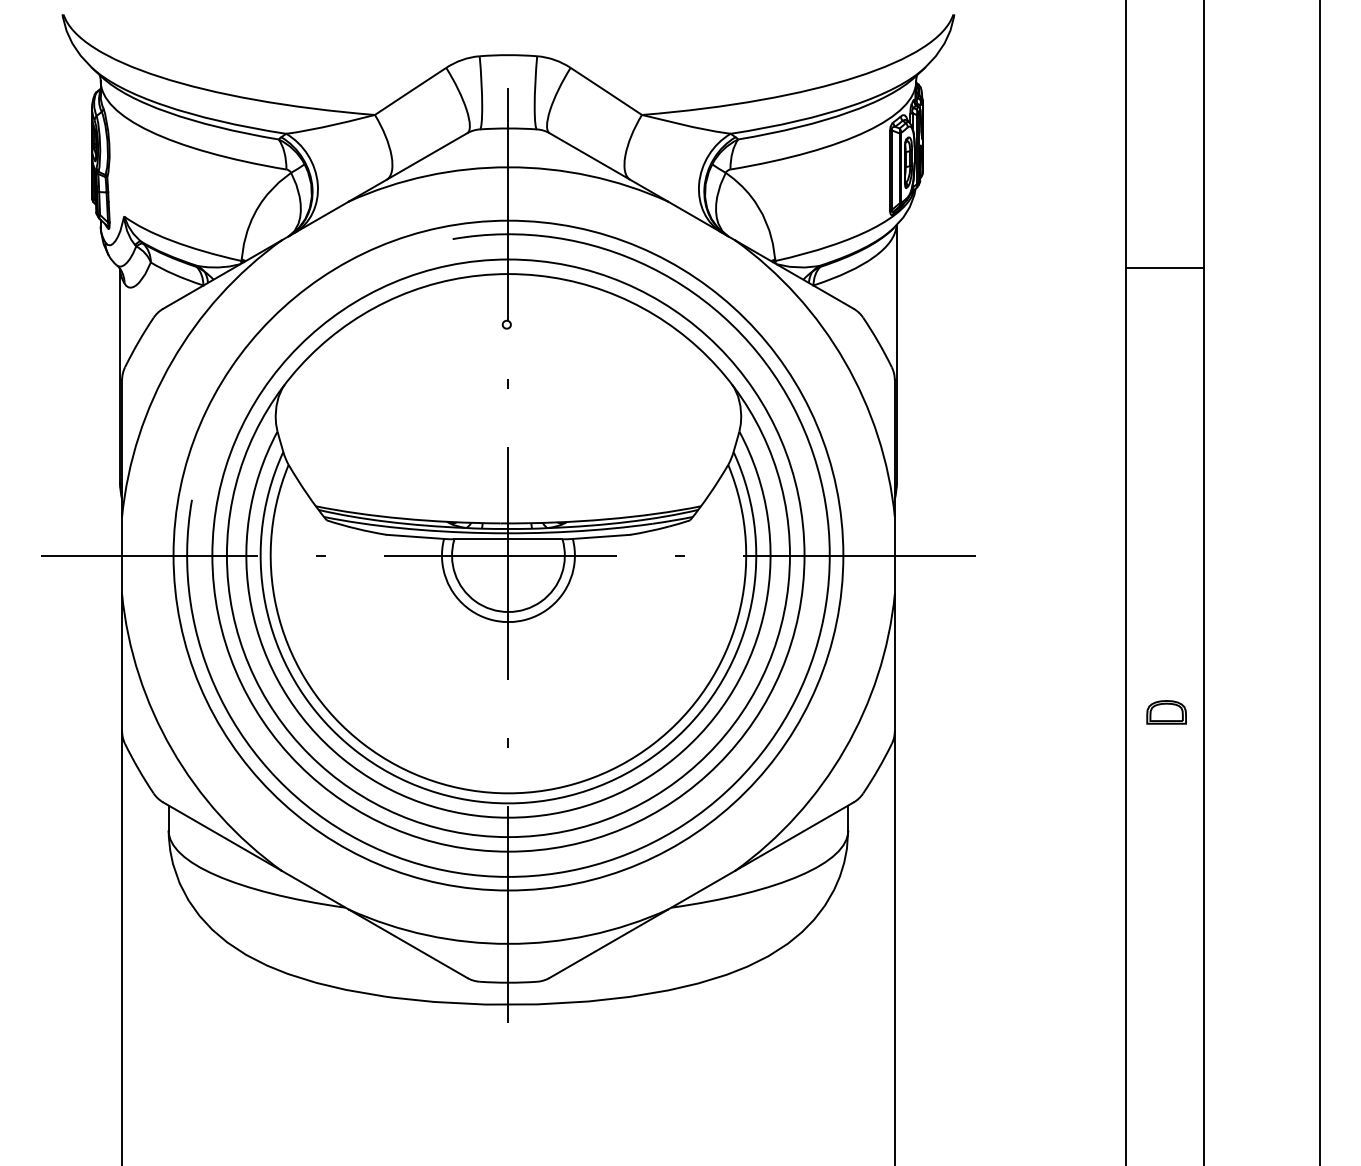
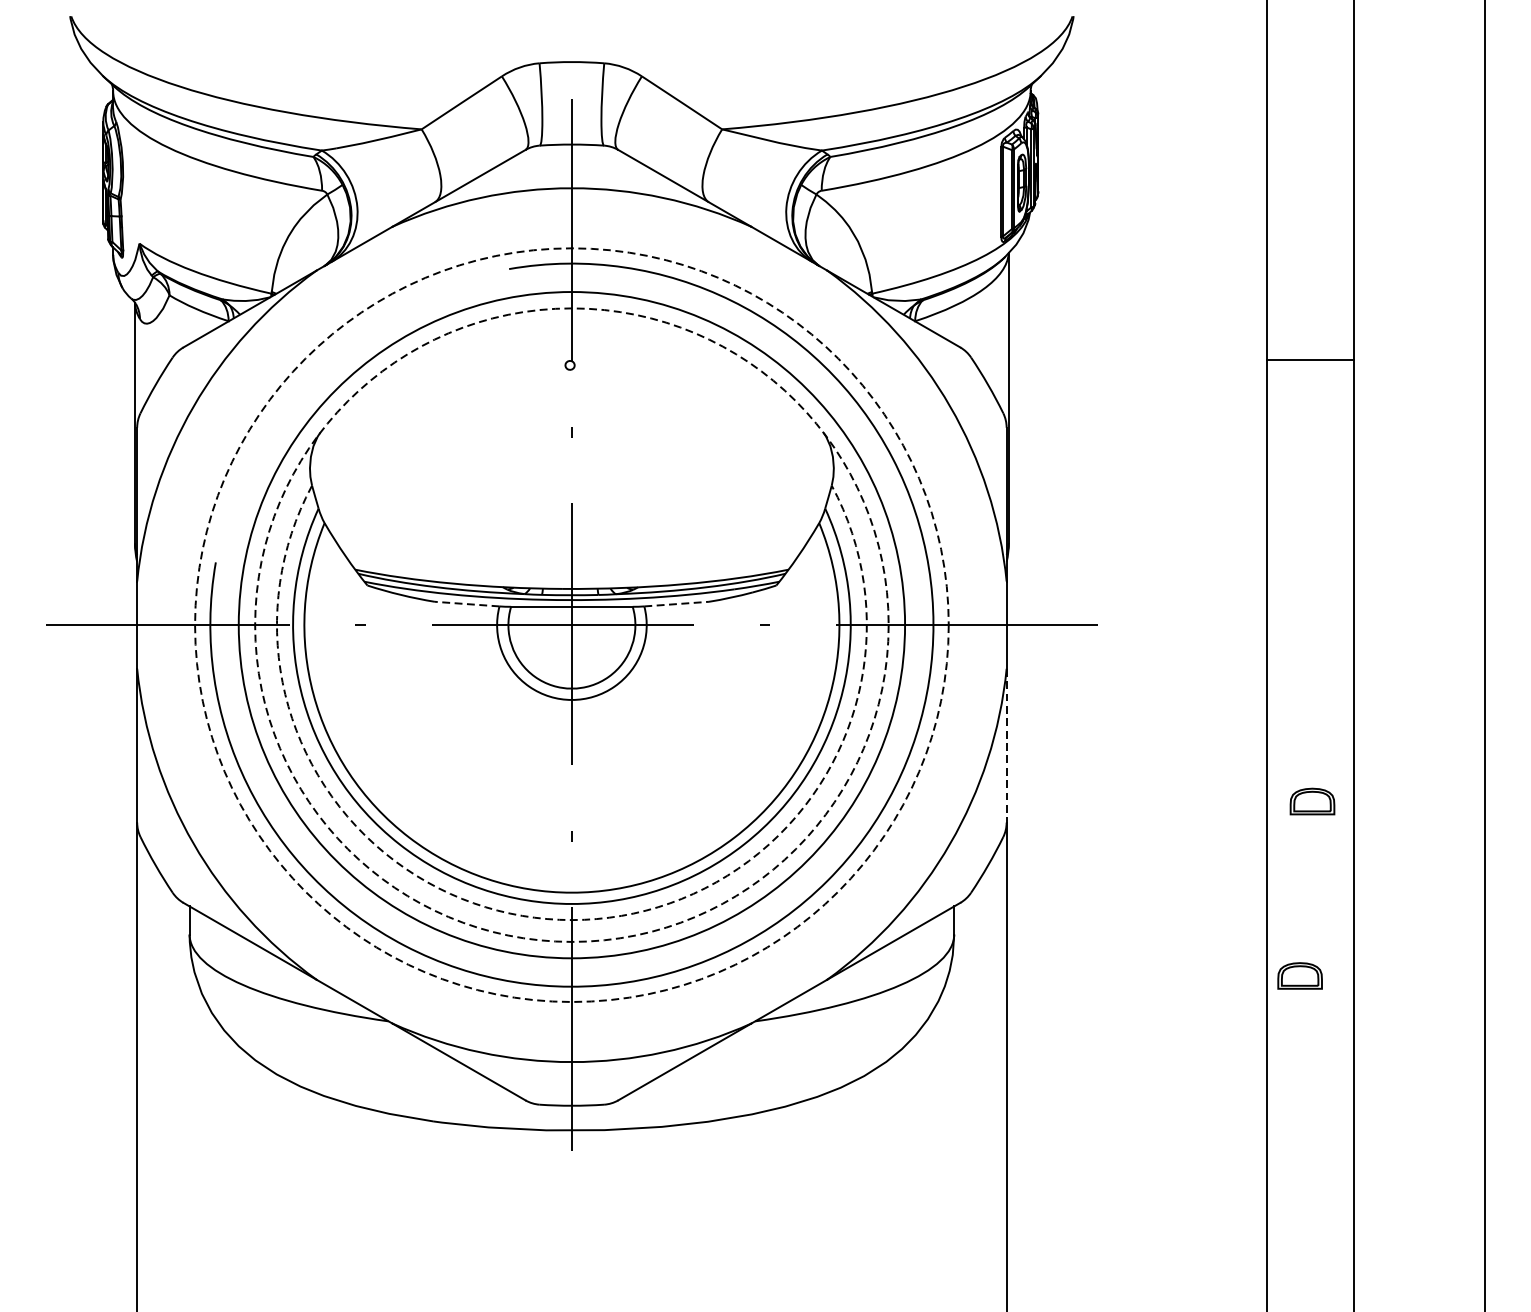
line: (1164, 267) -> (1310, 359), moved
line: (415, 536) -> (467, 603), solid -> dashed
line: (601, 536) -> (676, 603), solid -> dashed
circle: (507, 555) -> (570, 625), solid -> dashed
circle: (508, 555) -> (571, 625), solid -> dashed
line: (894, 663) -> (1006, 746), solid -> dashed
arc: (508, 817) -> (571, 919), solid -> dashed
part: (1155, 867) -> (1299, 976), added

